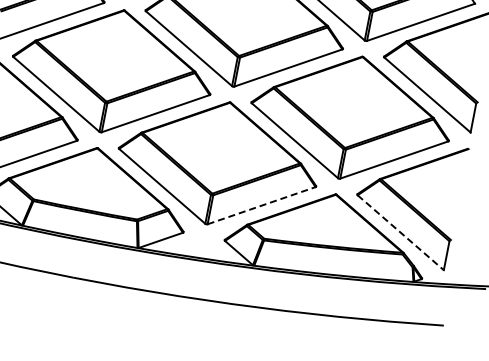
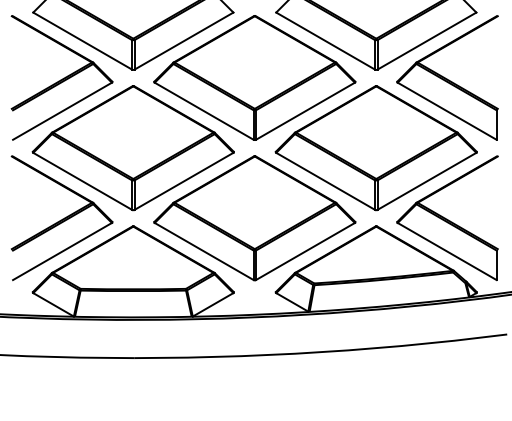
line: (261, 205) -> (305, 251), dashed -> solid
line: (401, 232) -> (447, 251), dashed -> solid

